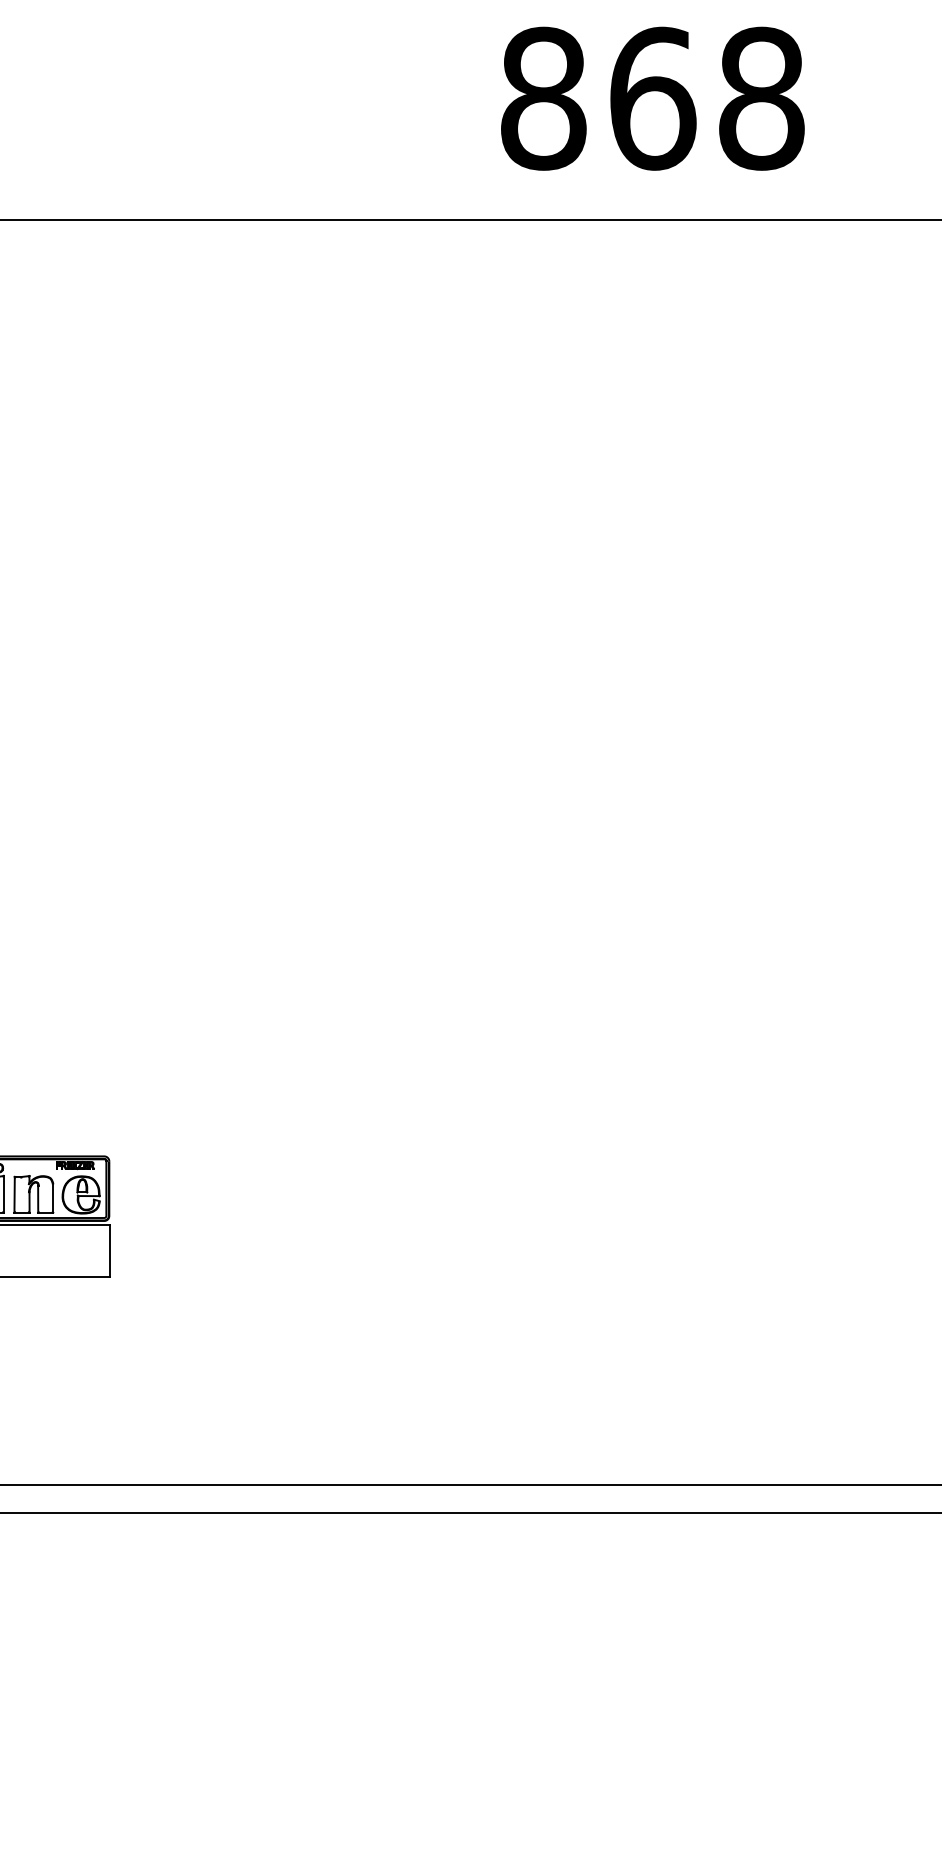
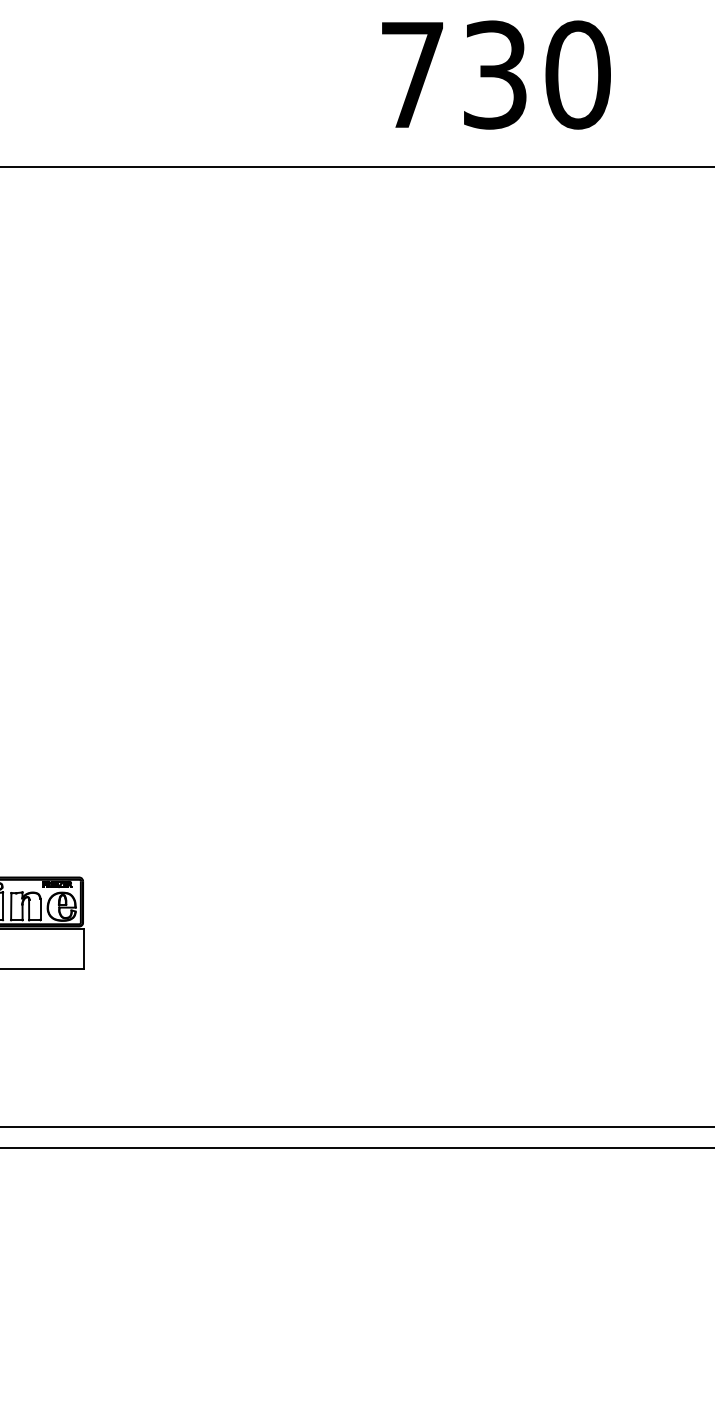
text: (653, 98) -> (495, 74), 868 -> 730

